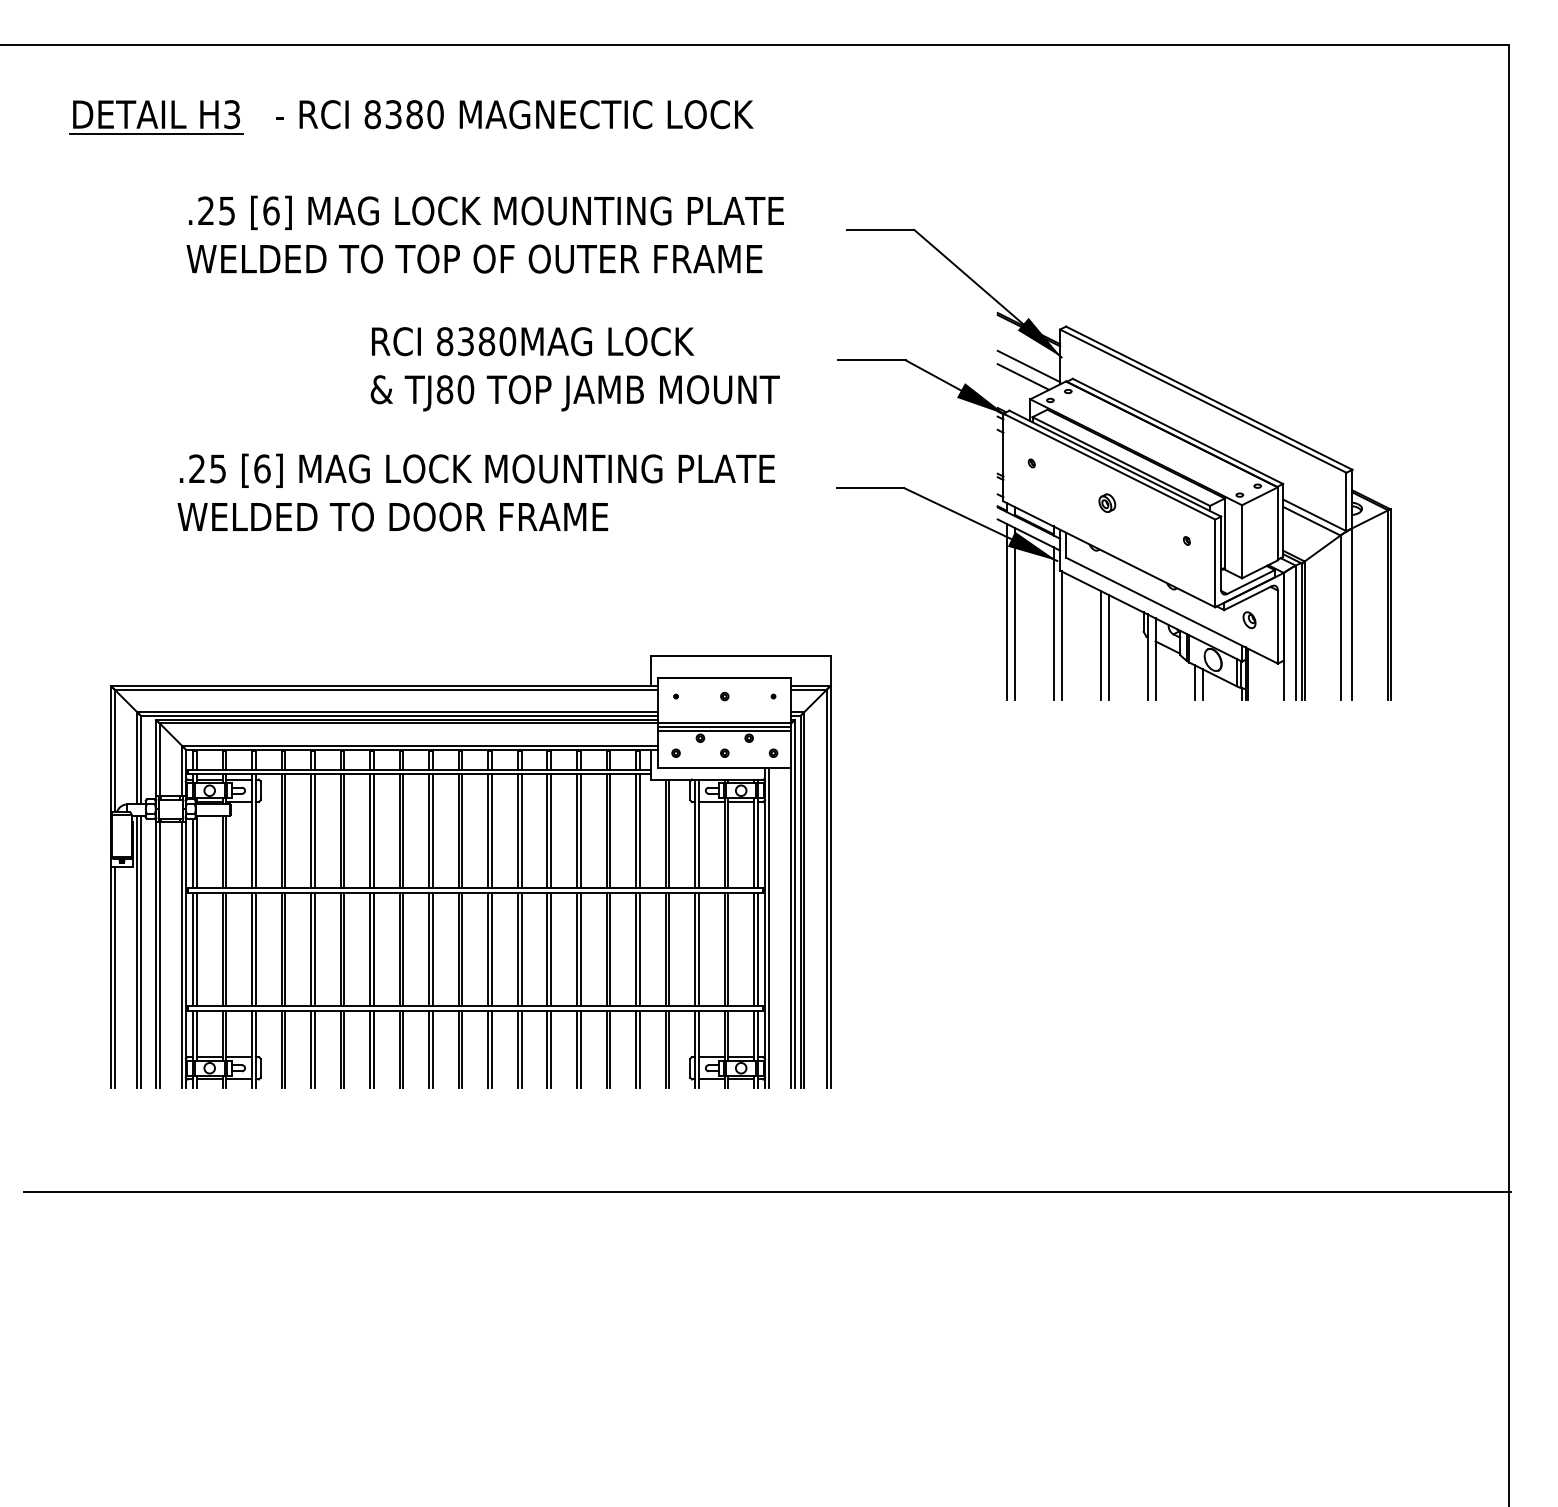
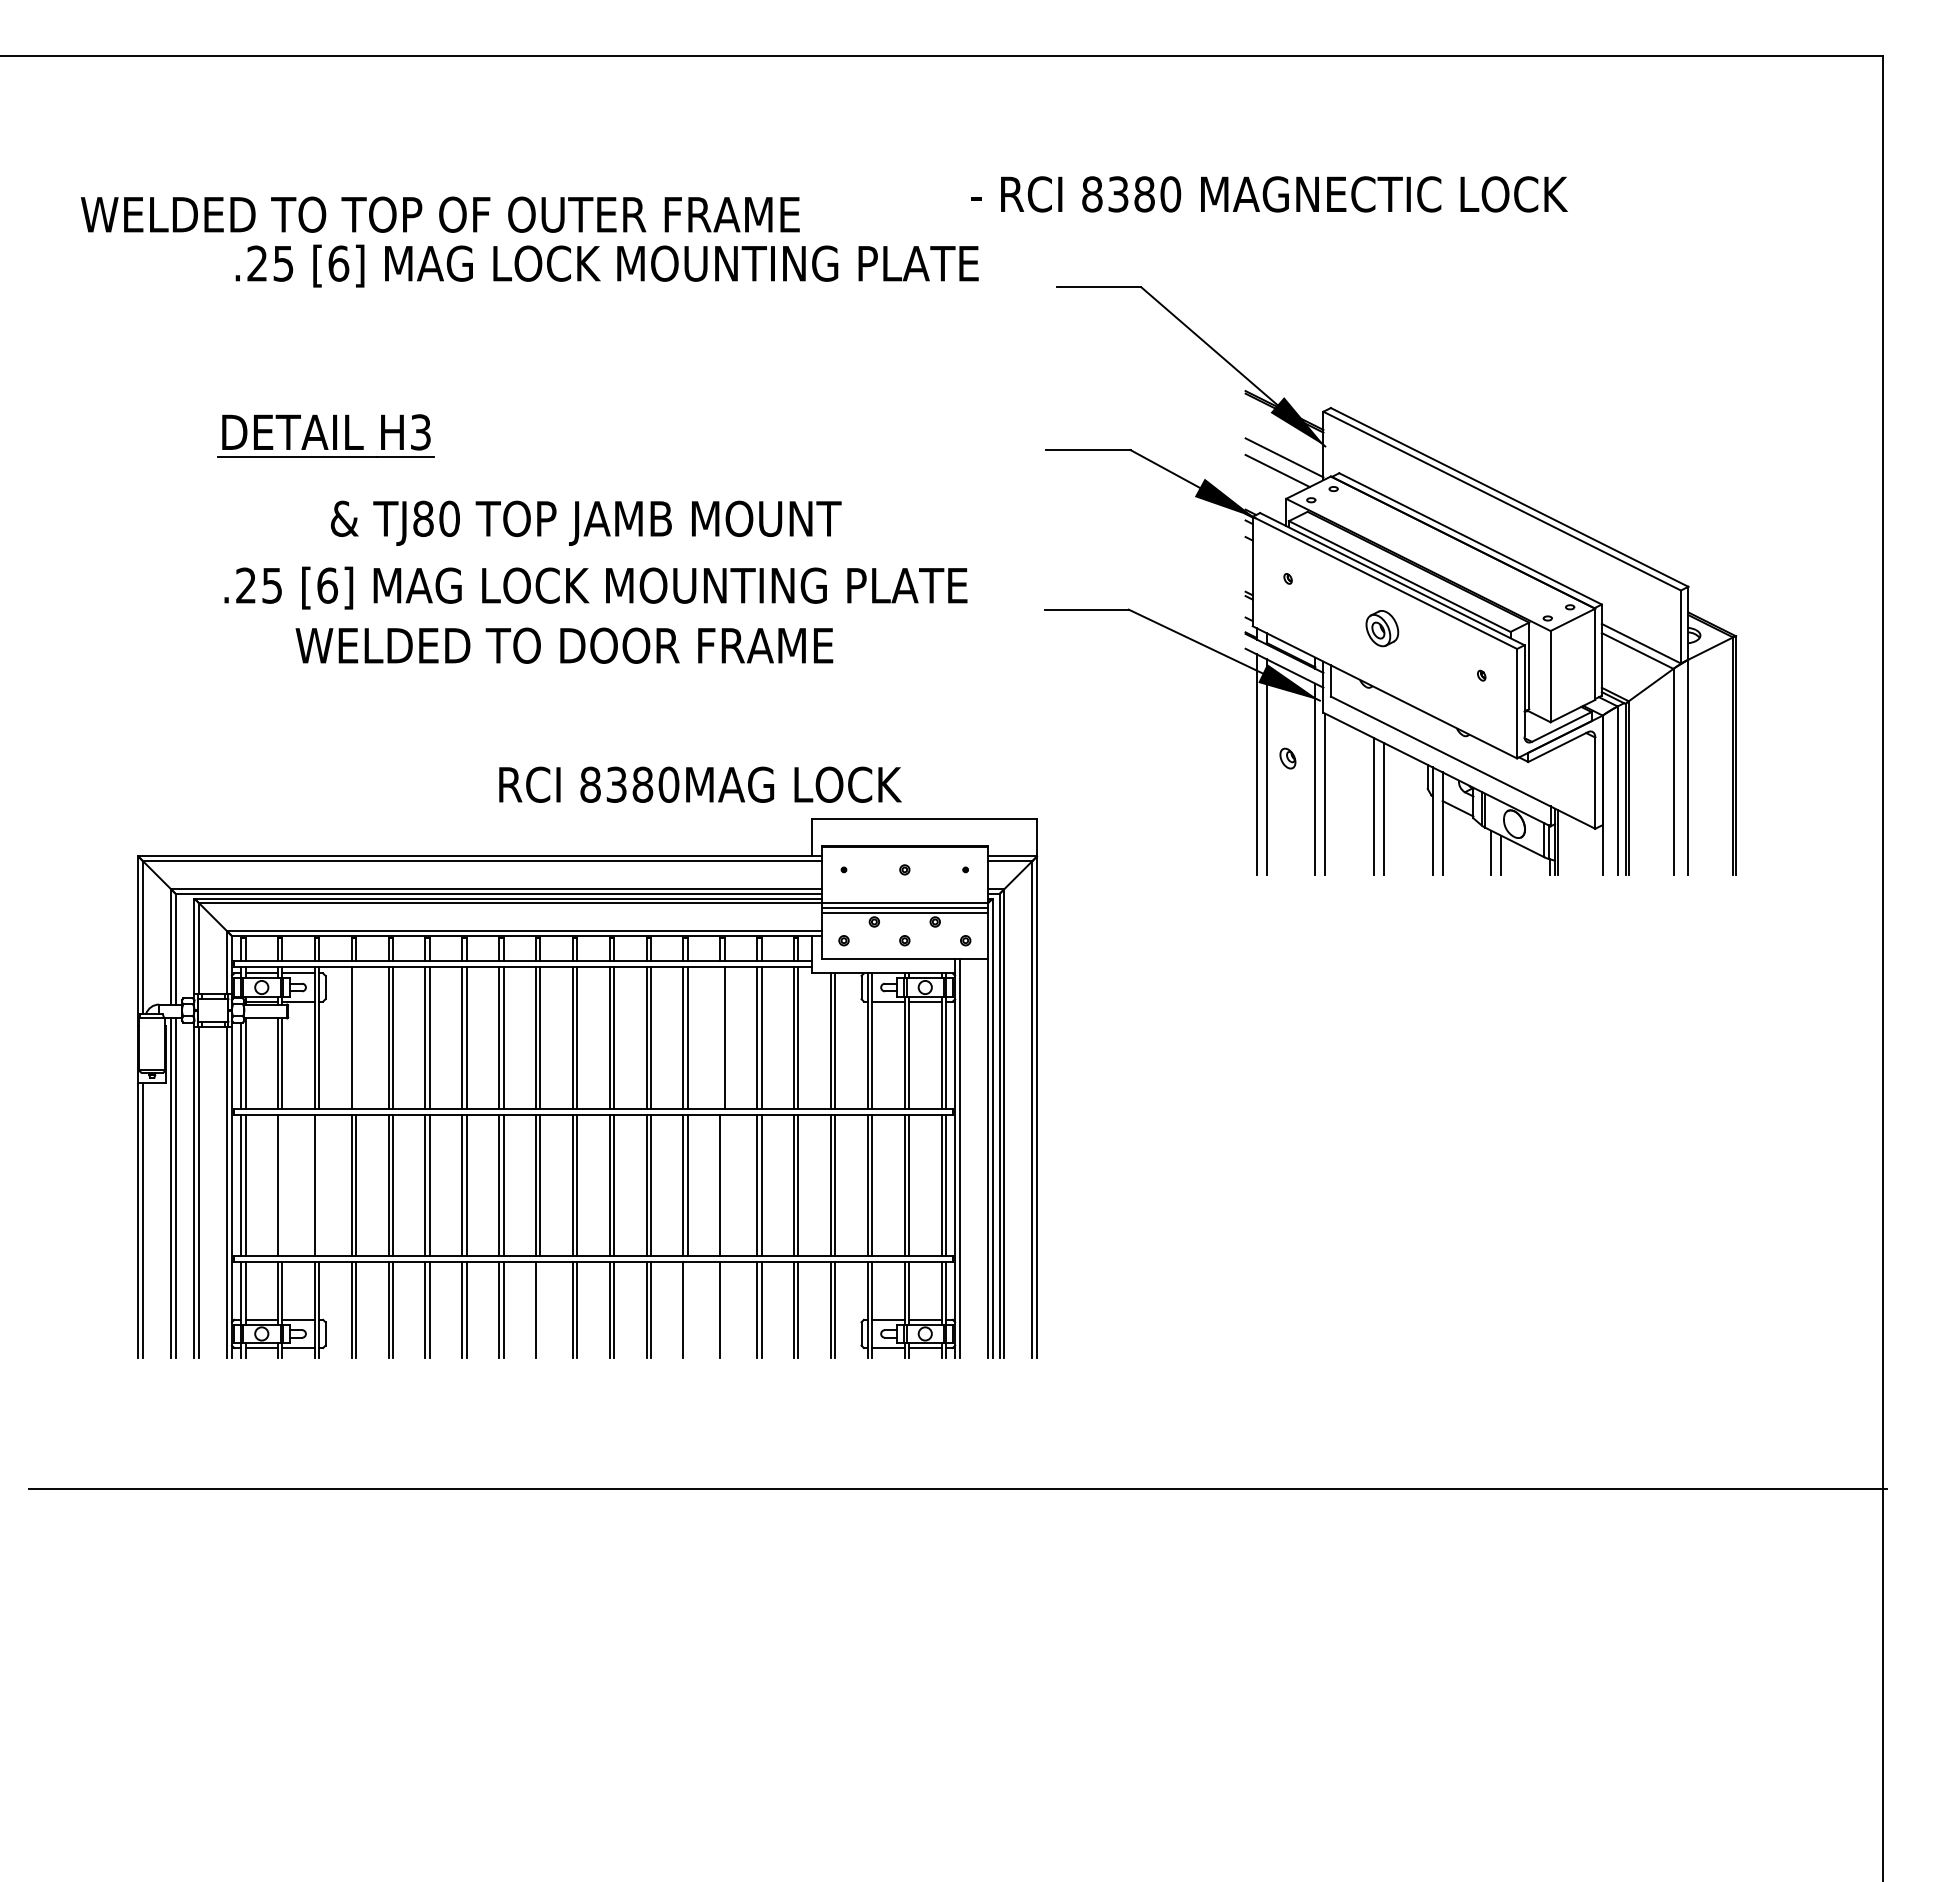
text: (514, 114) -> (1269, 194), moved
part: (155, 117) -> (325, 435), moved
text: (474, 258) -> (440, 214), moved
text: (533, 341) -> (700, 784), moved
text: (574, 392) -> (585, 522), moved
part: (1107, 503) -> (1382, 628), size x1.6
text: (392, 516) -> (564, 645), moved
part: (1249, 620) -> (1287, 758), moved
line: (285, 830) -> (356, 1037), removed
line: (577, 830) -> (720, 1037), removed
line: (226, 949) -> (282, 1185), removed
line: (255, 949) -> (319, 1185), removed
line: (580, 949) -> (724, 1185), removed
line: (432, 1049) -> (540, 1310), removed
line: (550, 1049) -> (687, 1310), removed
line: (580, 1049) -> (724, 1310), removed

